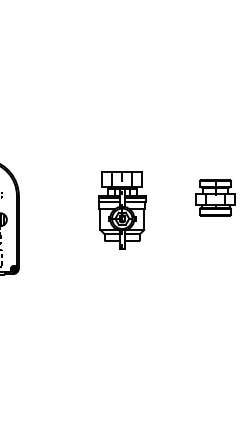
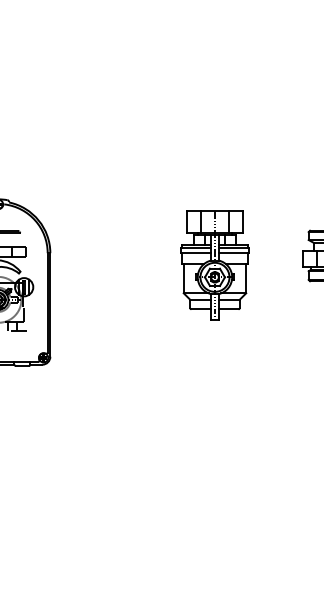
part: (122, 210) -> (215, 265), moved

